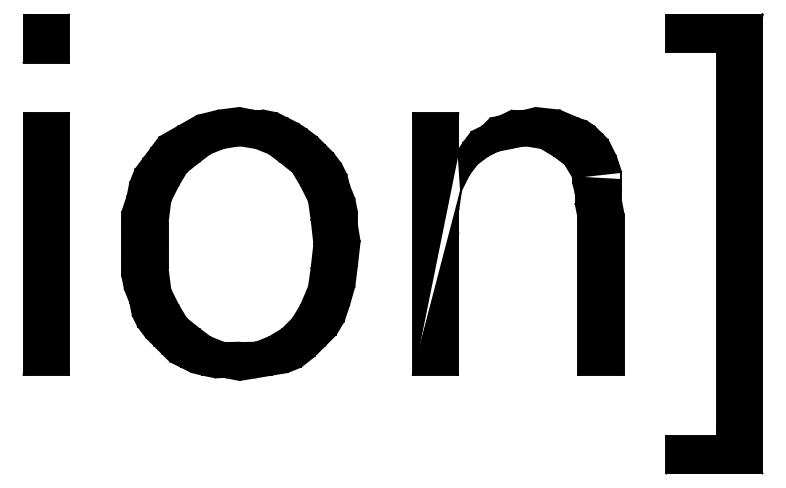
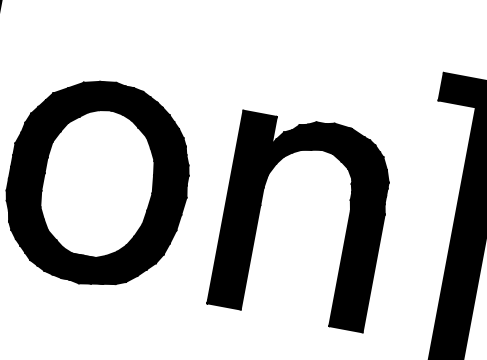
fill: (597, 175) -> (370, 181), added
fill: (437, 262) -> (240, 224), added

